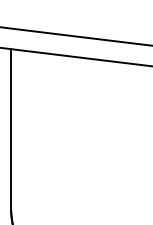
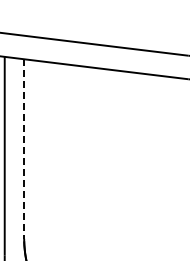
line: (11, 128) -> (24, 149), solid -> dashed

